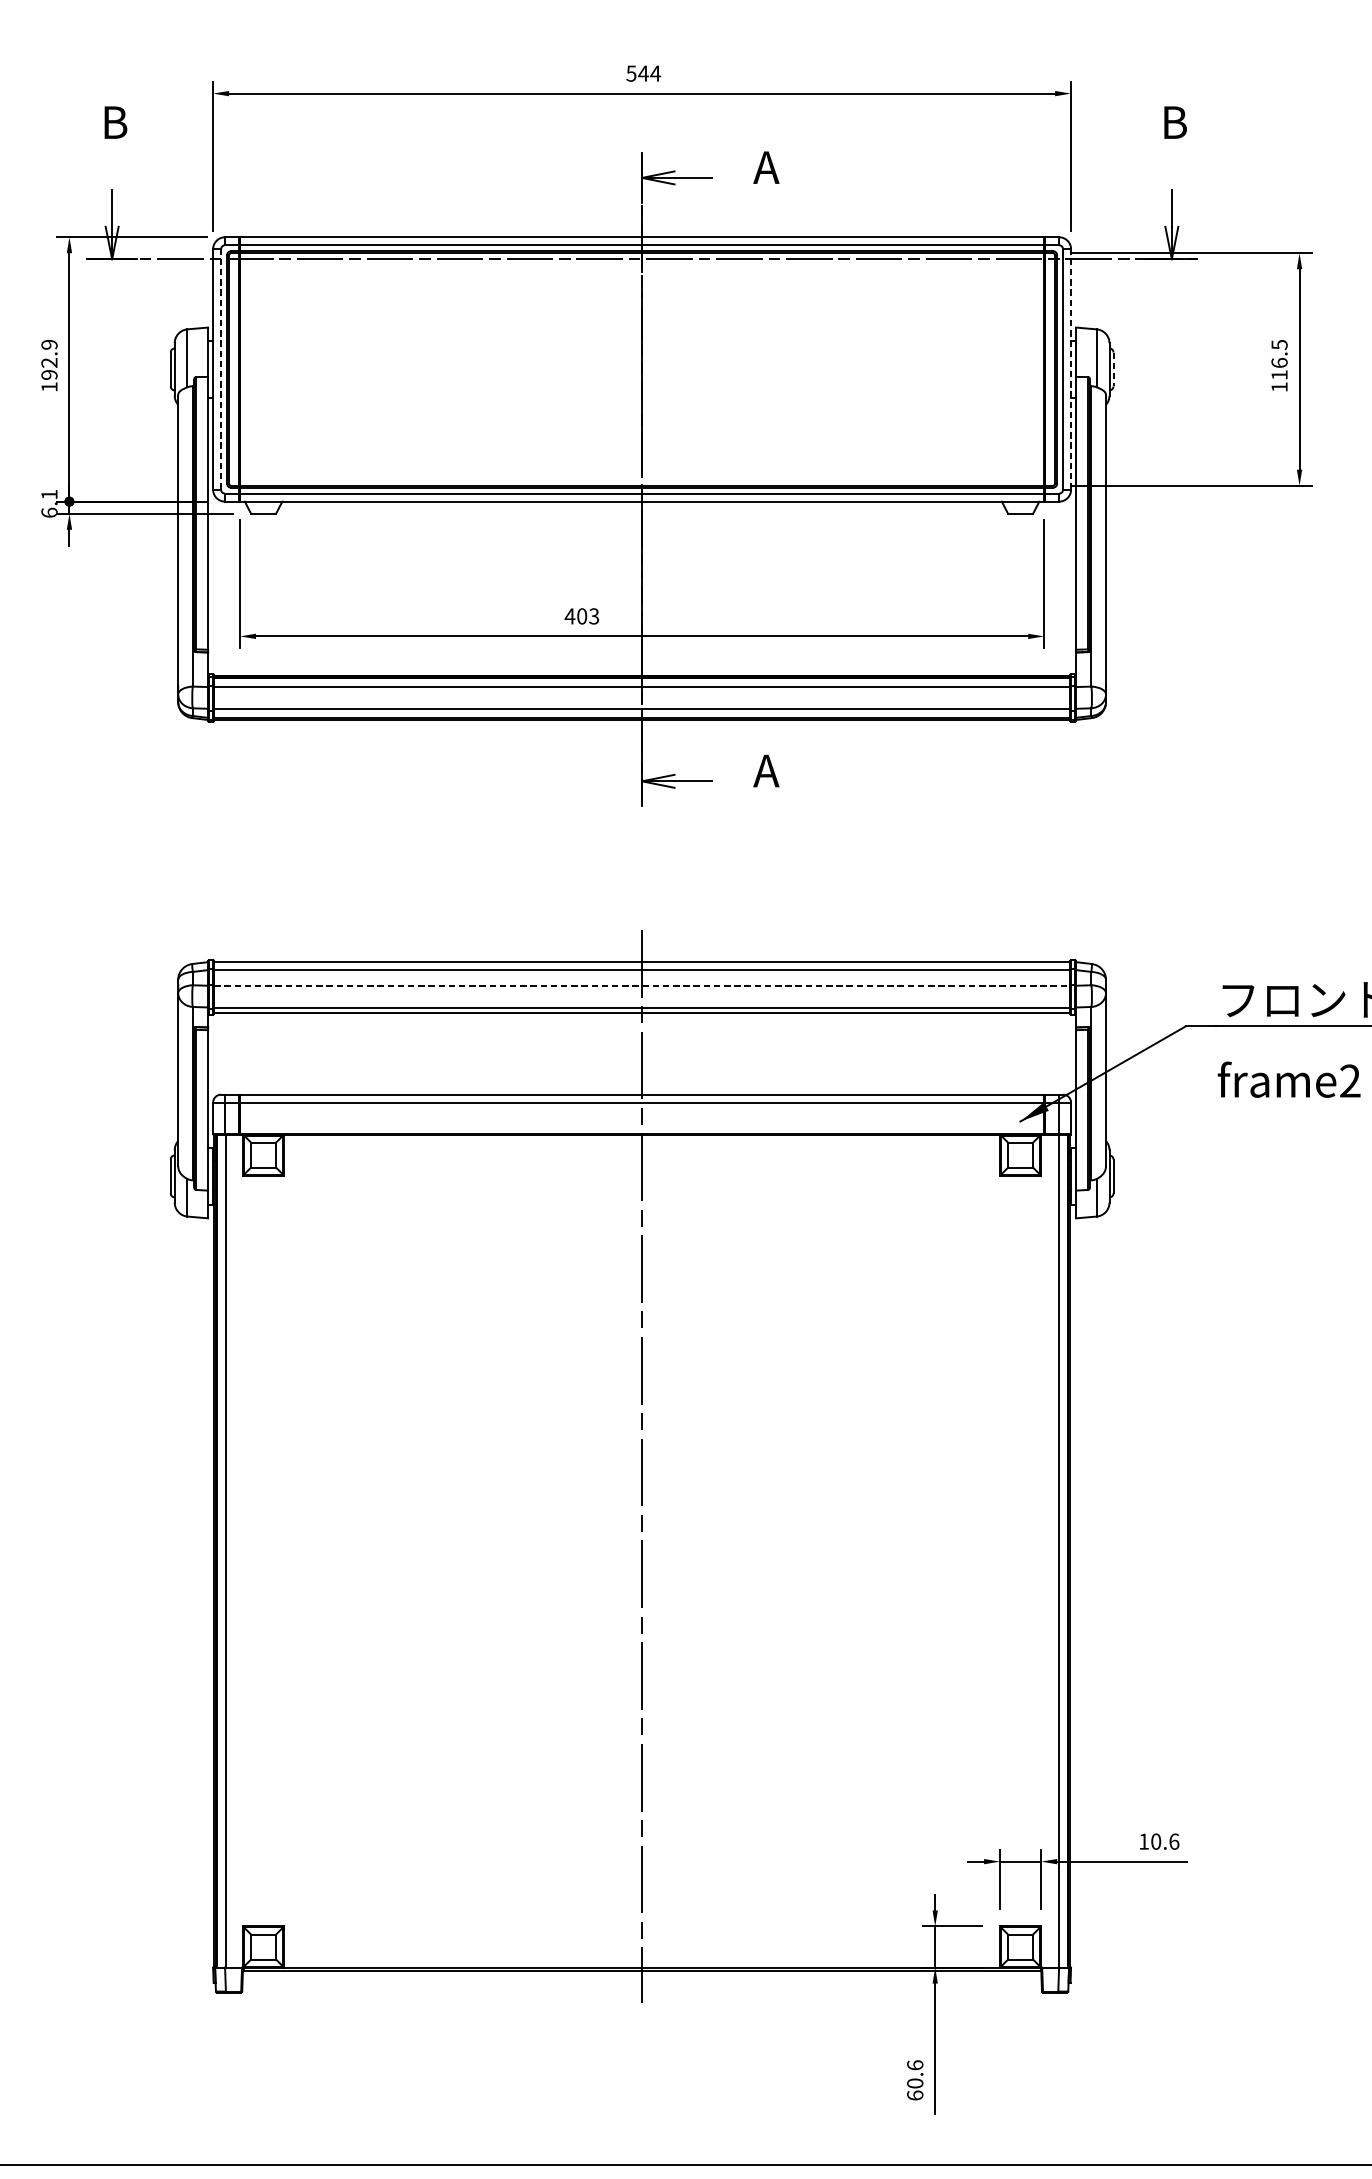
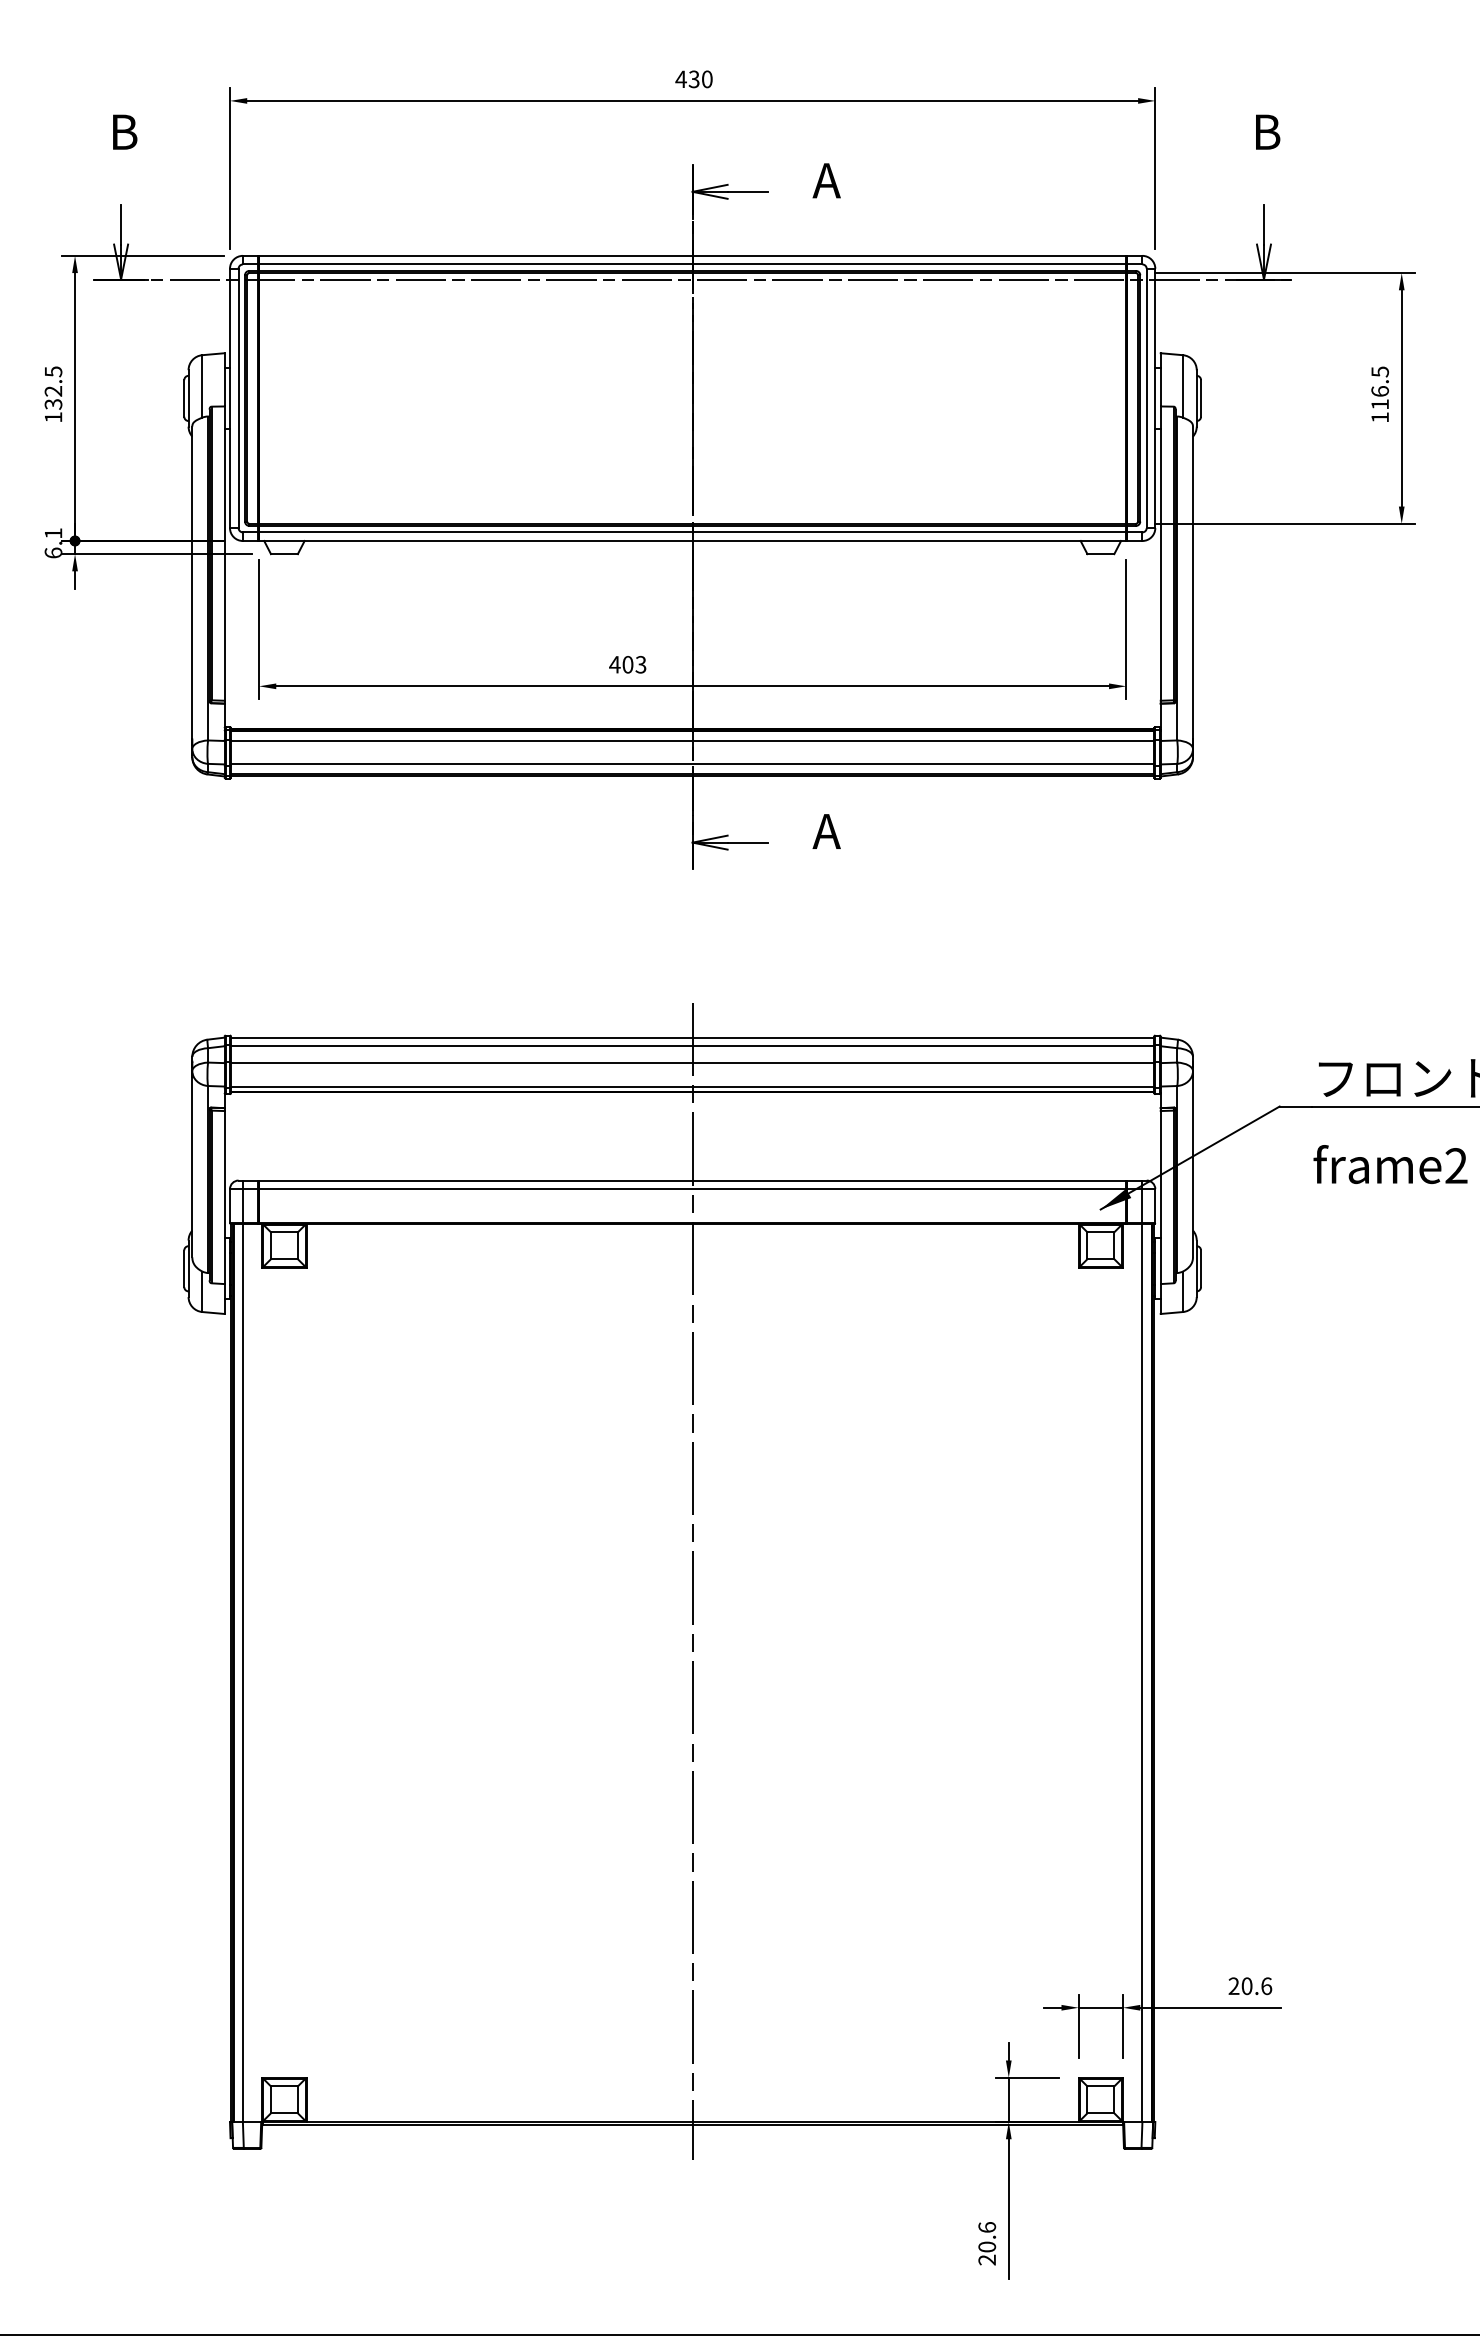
text: (643, 73) -> (694, 79), 544 -> 430
text: (49, 359) -> (53, 387), 192.9 -> 132.5
line: (221, 369) -> (238, 398), dashed -> solid
line: (1071, 369) -> (1155, 398), dashed -> solid
line: (1113, 369) -> (1201, 398), dashed -> solid
line: (641, 986) -> (692, 1063), dashed -> solid
text: (1143, 1840) -> (1233, 1985), 10.6 -> 20.6
text: (915, 2095) -> (987, 2259), 60.6 -> 20.6

